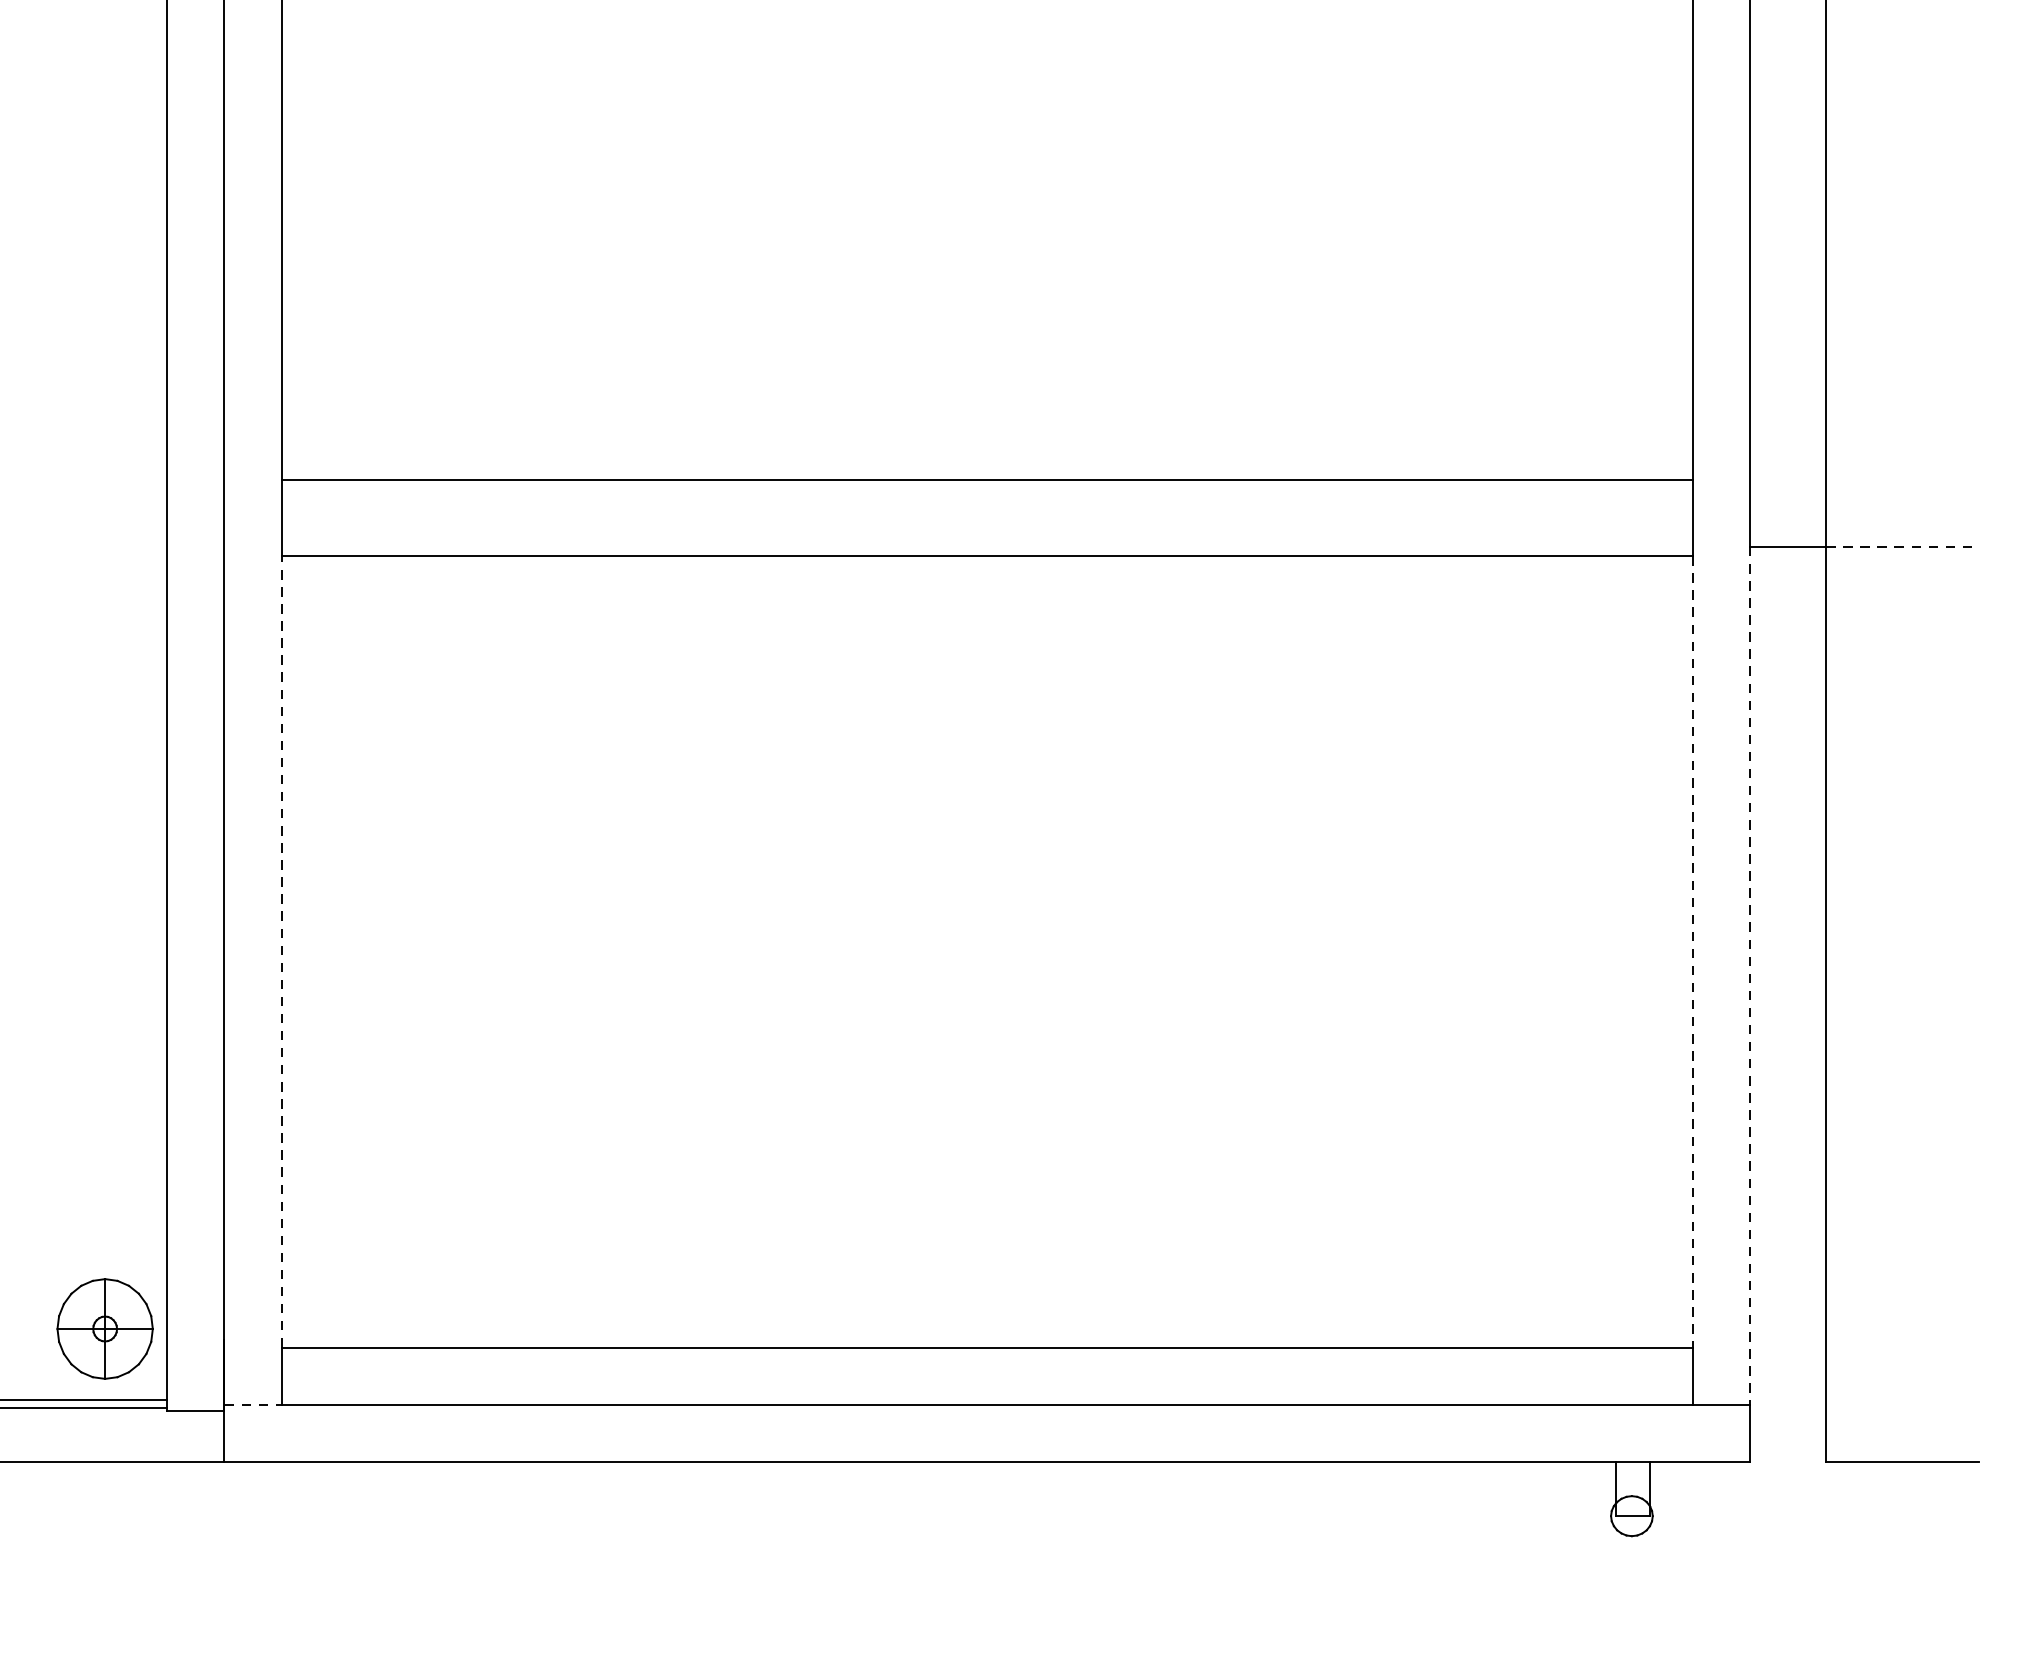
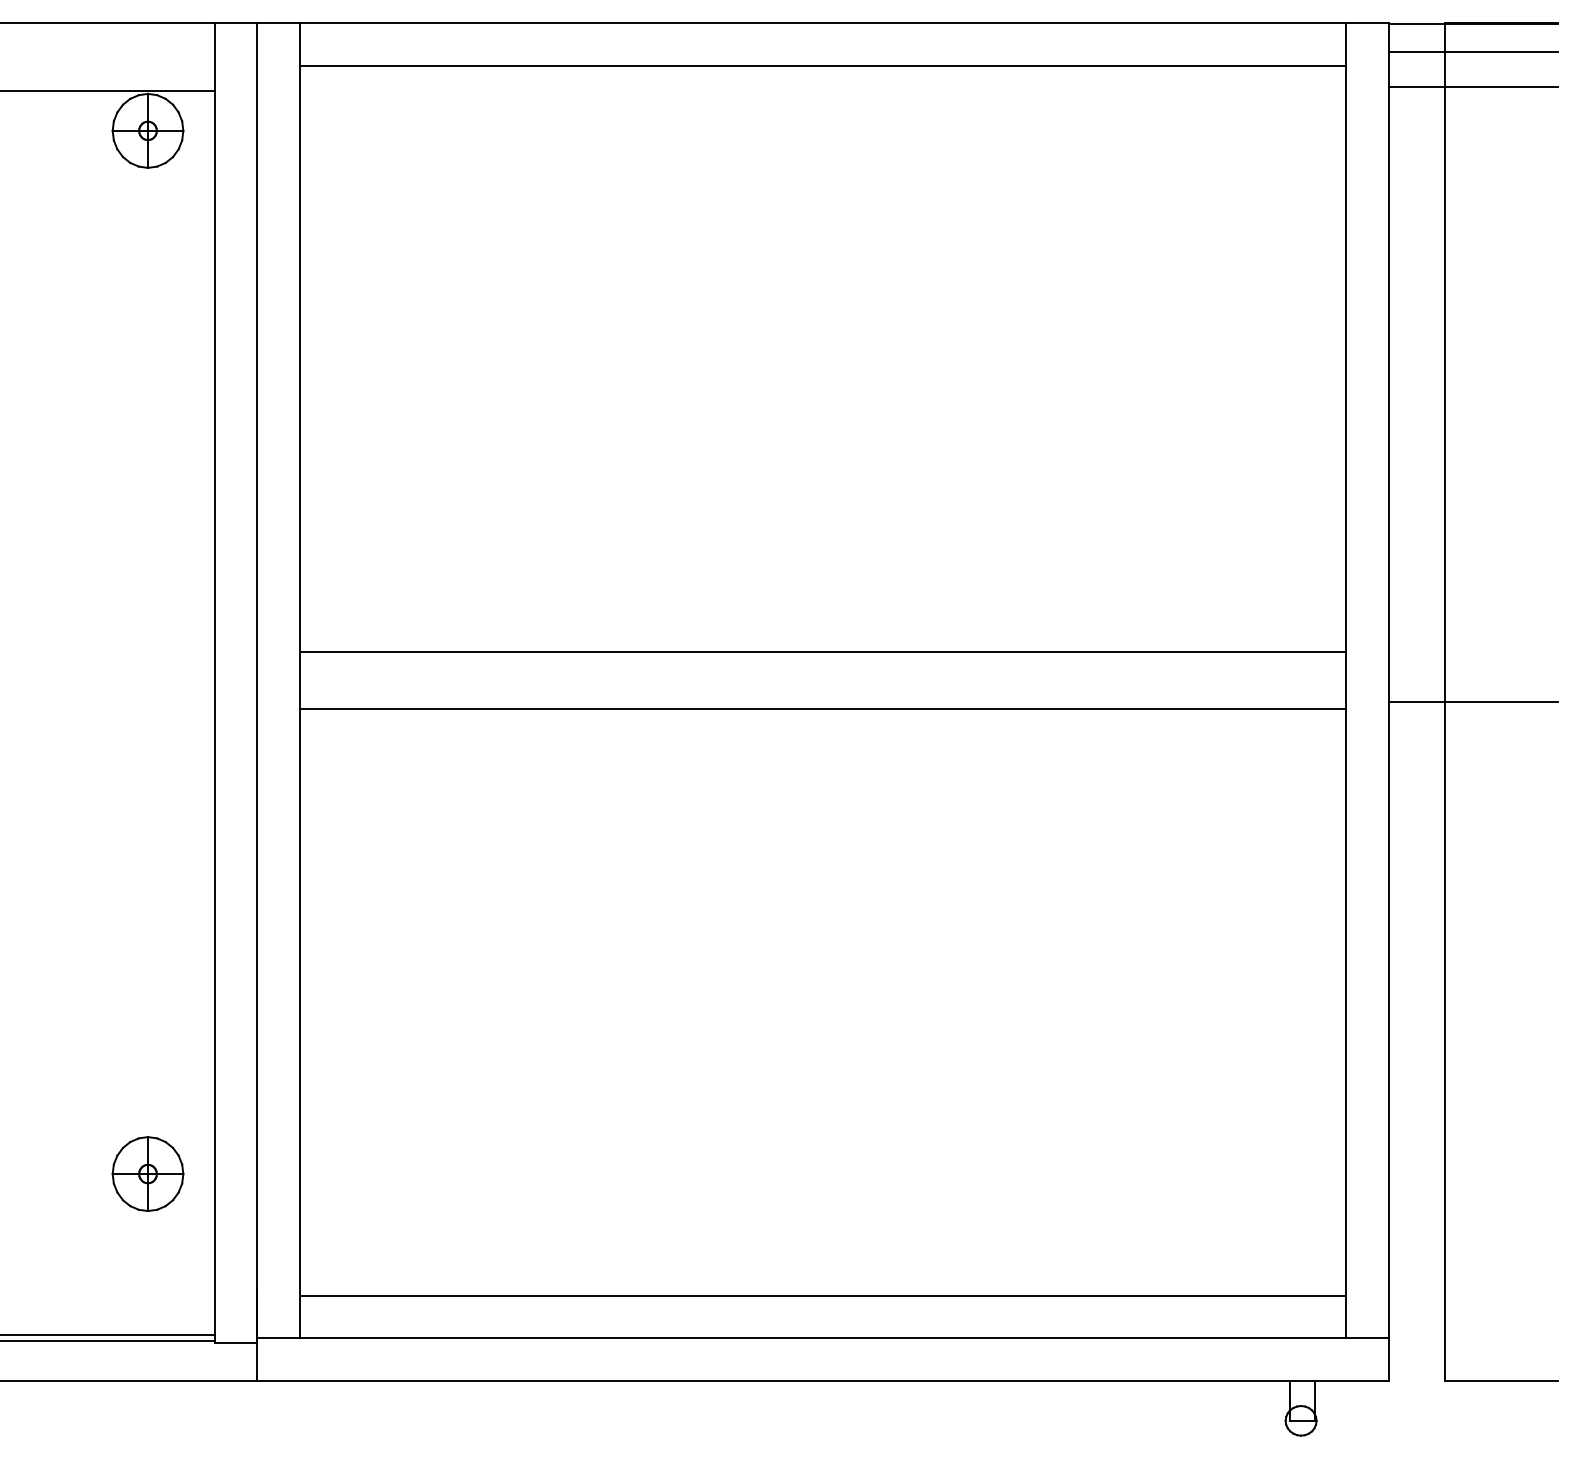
line: (1902, 547) -> (1501, 702), dashed -> solid
line: (281, 950) -> (299, 1001), dashed -> solid
line: (1693, 951) -> (1346, 1002), dashed -> solid
line: (1749, 976) -> (1388, 1020), dashed -> solid
part: (104, 1328) -> (147, 1173), moved
line: (254, 1405) -> (279, 1338), dashed -> solid

